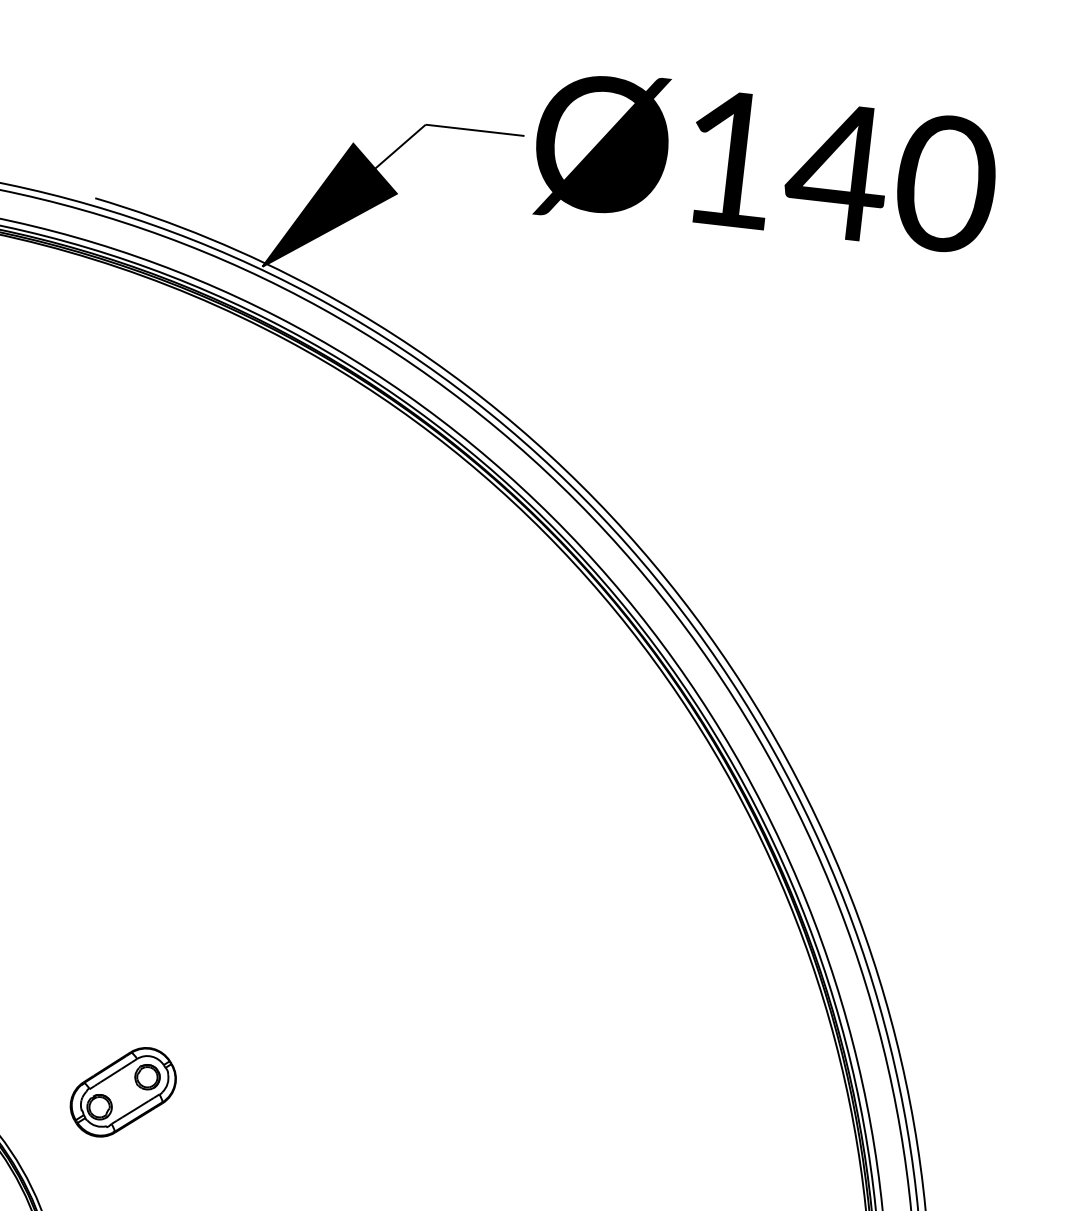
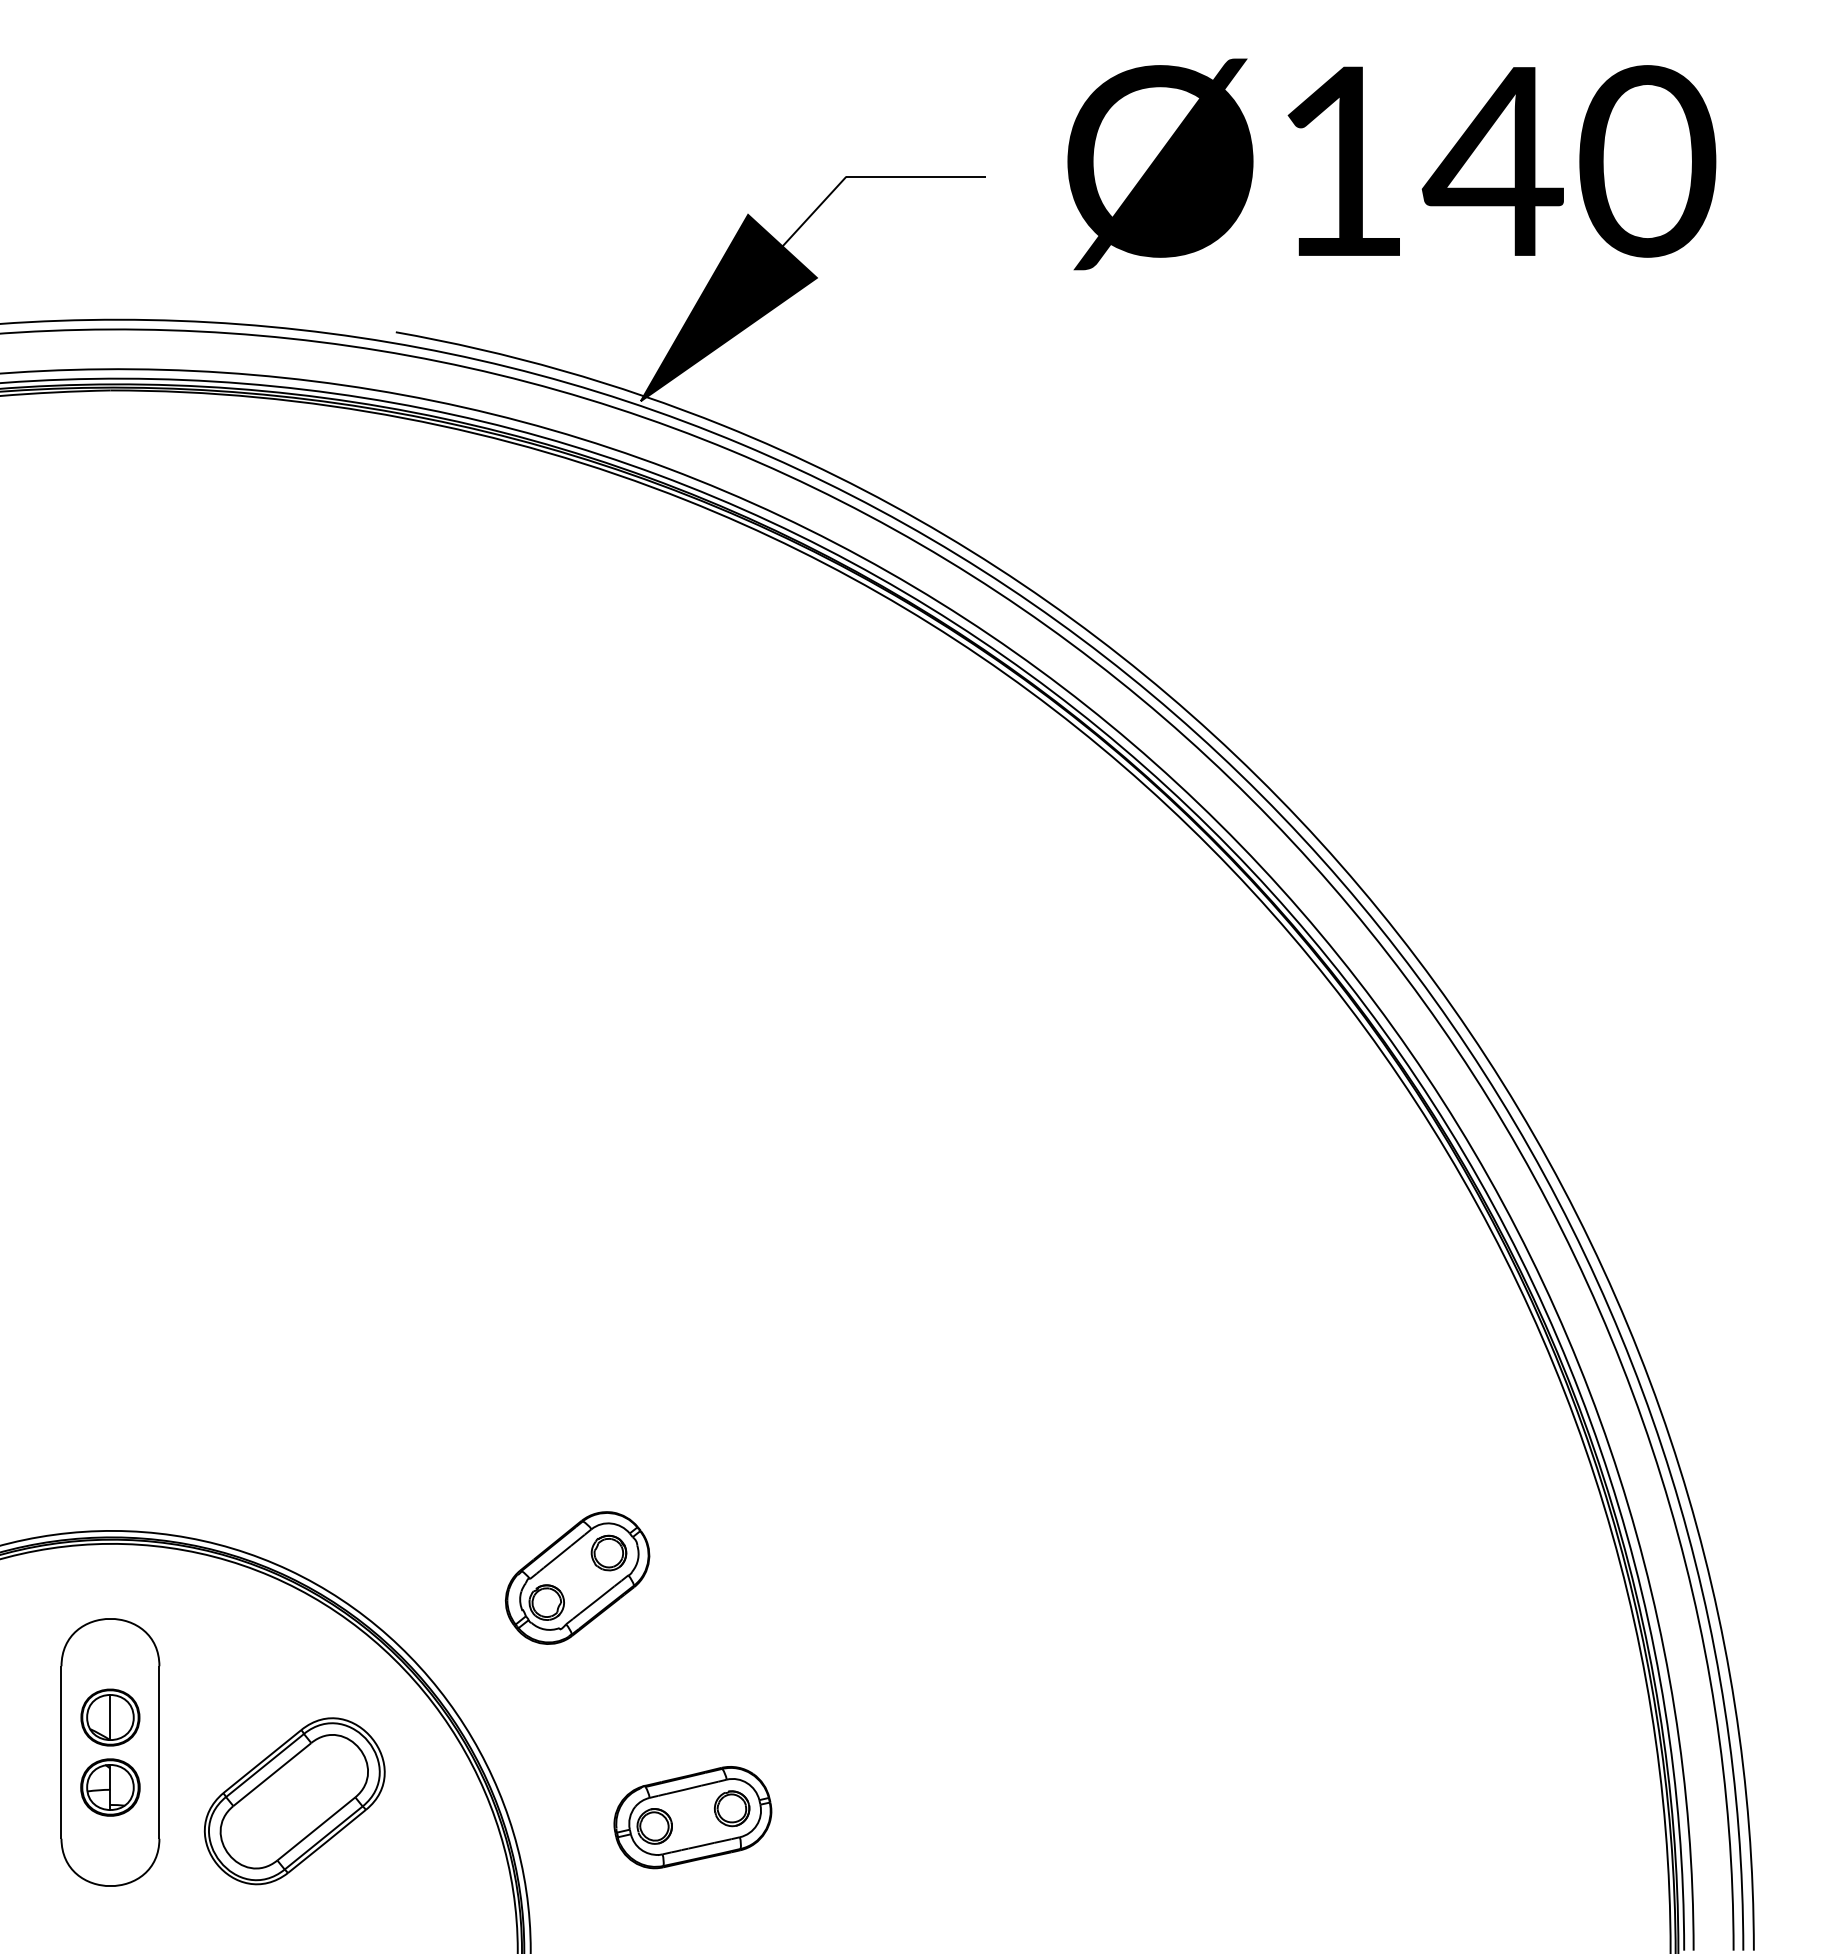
text: (765, 165) -> (1391, 164), moved

